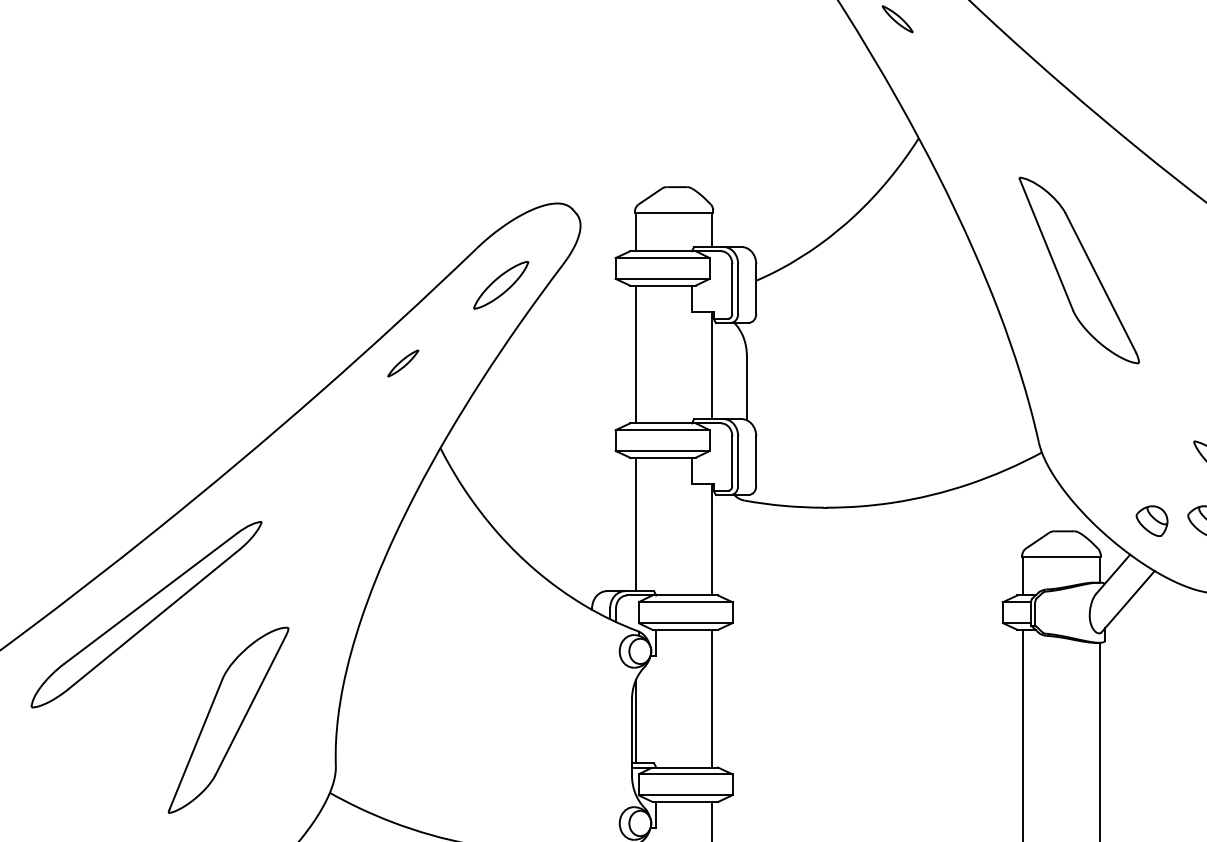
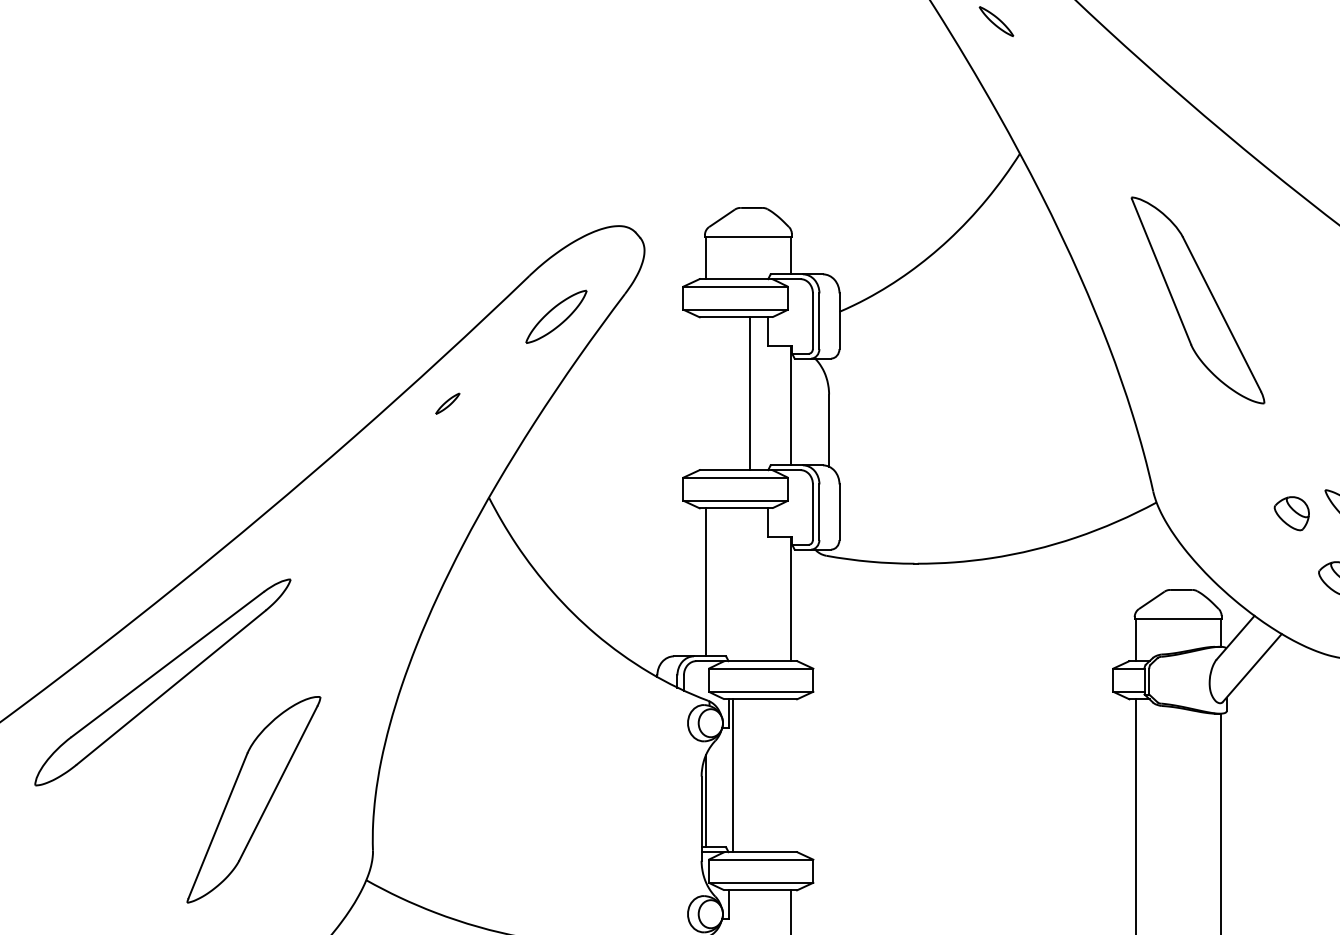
line: (635, 354) -> (749, 393), moved
part: (403, 363) -> (447, 403), size x0.7
part: (1151, 521) -> (1291, 513), moved
line: (712, 698) -> (732, 775), moved

